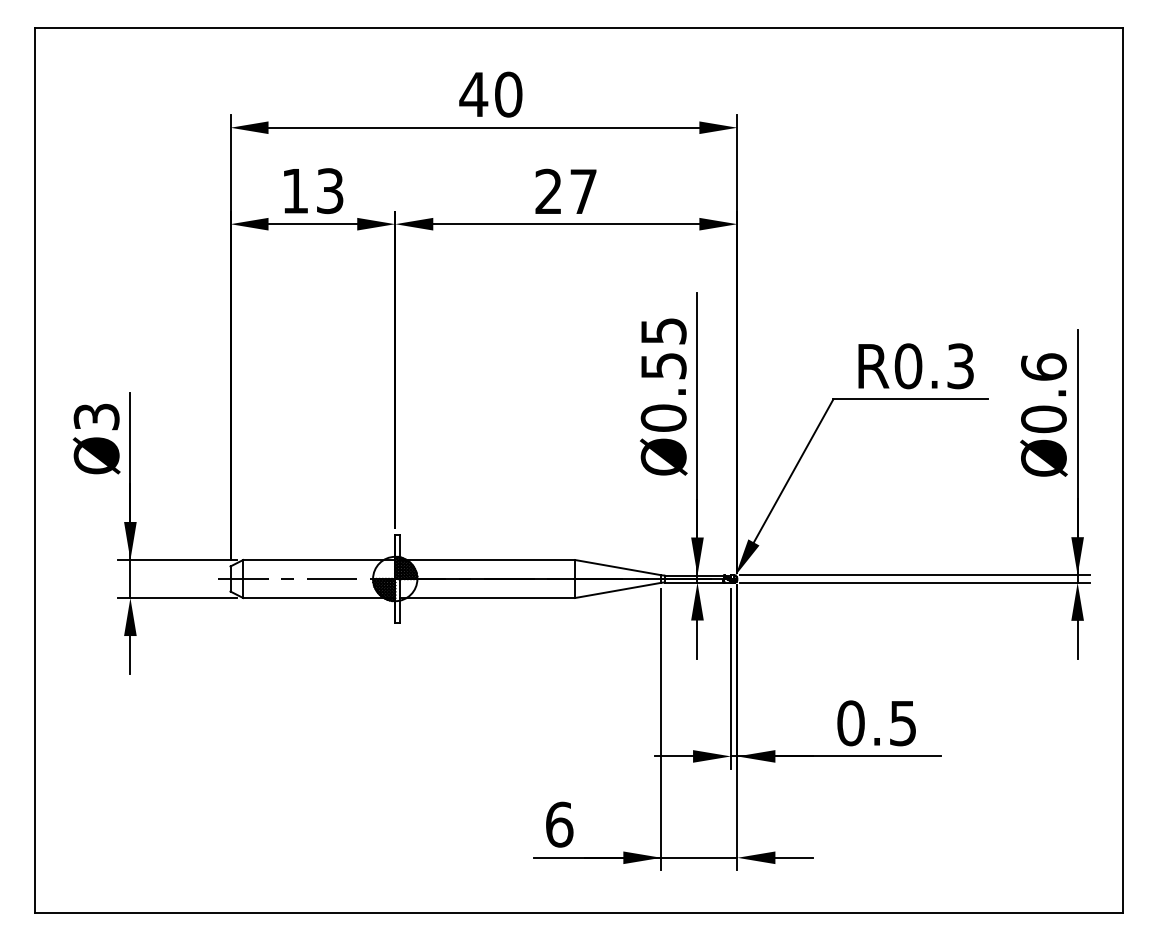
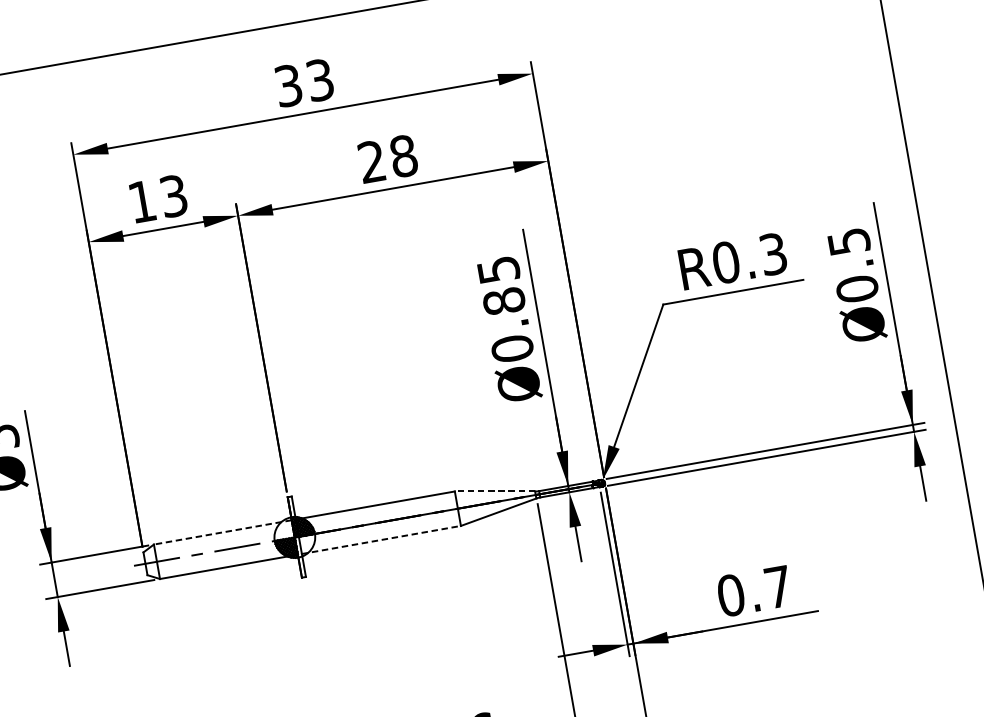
text: (490, 94) -> (303, 82), 40 -> 33
text: (583, 191) -> (403, 156), 27 -> 28
text: (663, 365) -> (503, 301), Ø0.55 -> Ø0.85
text: (1043, 366) -> (848, 241), Ø0.6 -> Ø0.5
line: (318, 560) -> (222, 532), solid -> dashed
line: (618, 567) -> (495, 491), solid -> dashed
line: (487, 598) -> (381, 540), solid -> dashed
text: (902, 723) -> (777, 587), 0.5 -> 0.7

